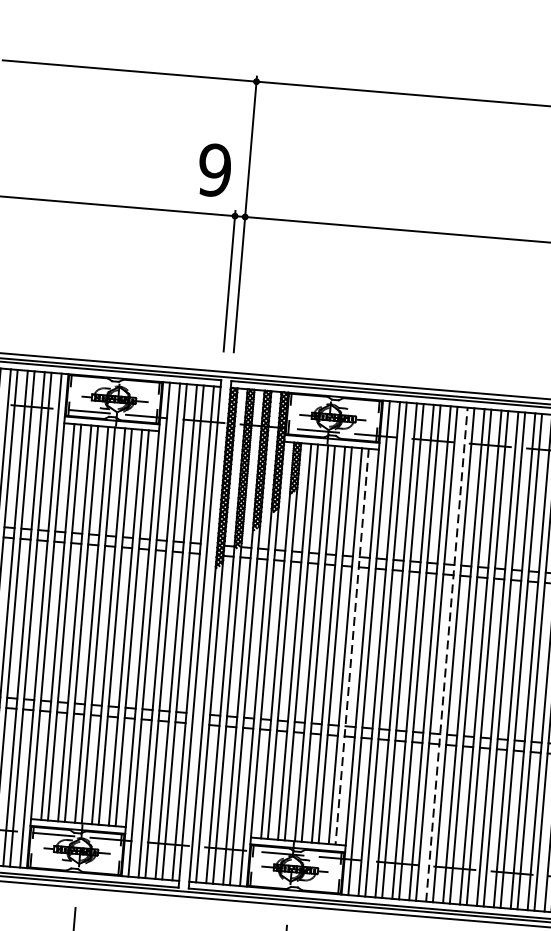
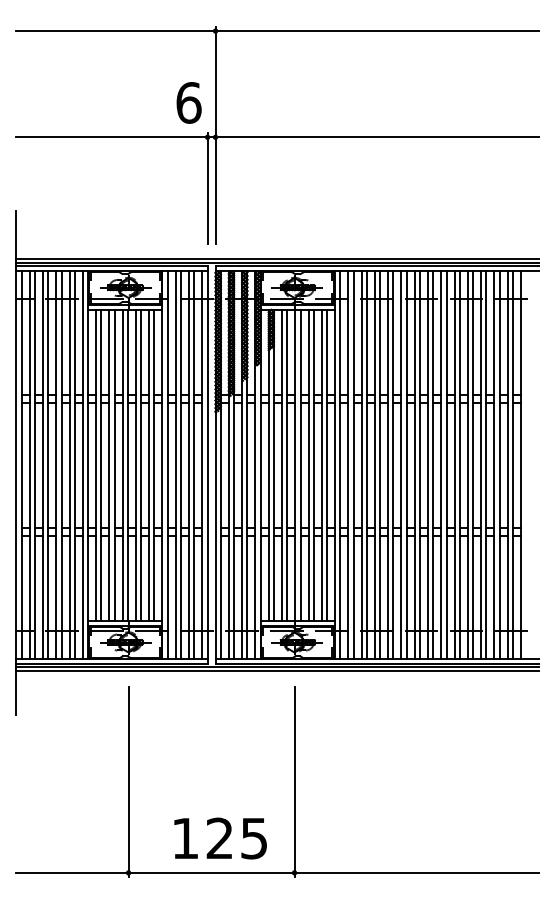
text: (214, 169) -> (188, 102), 9 -> 6
line: (352, 647) -> (327, 465), dashed -> solid
line: (446, 654) -> (401, 465), dashed -> solid

